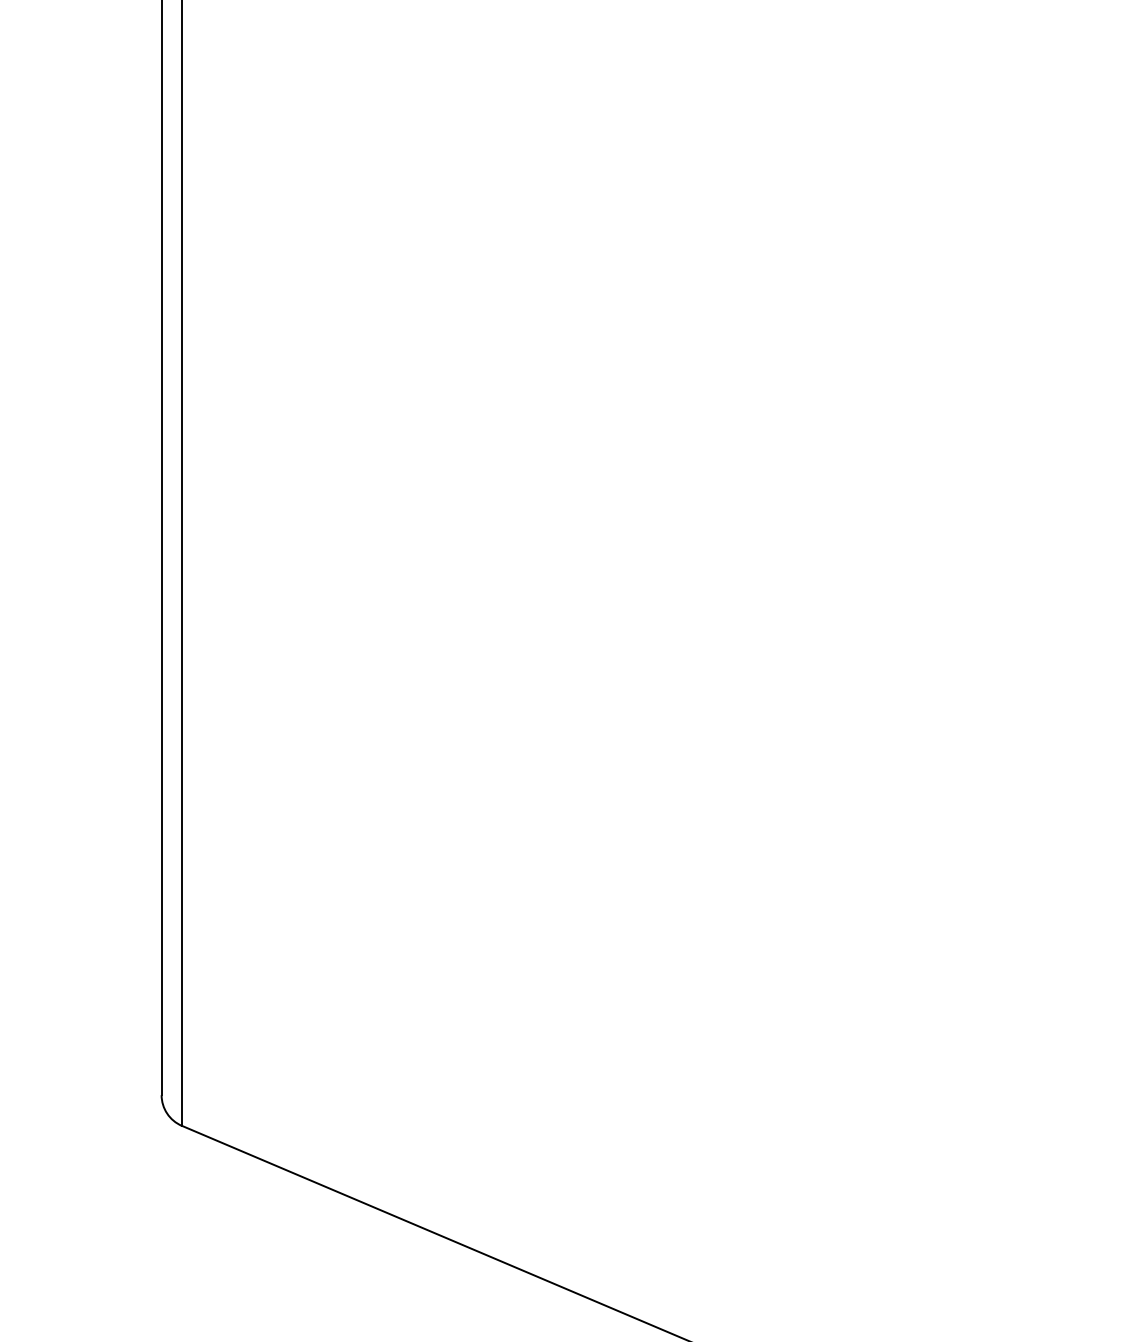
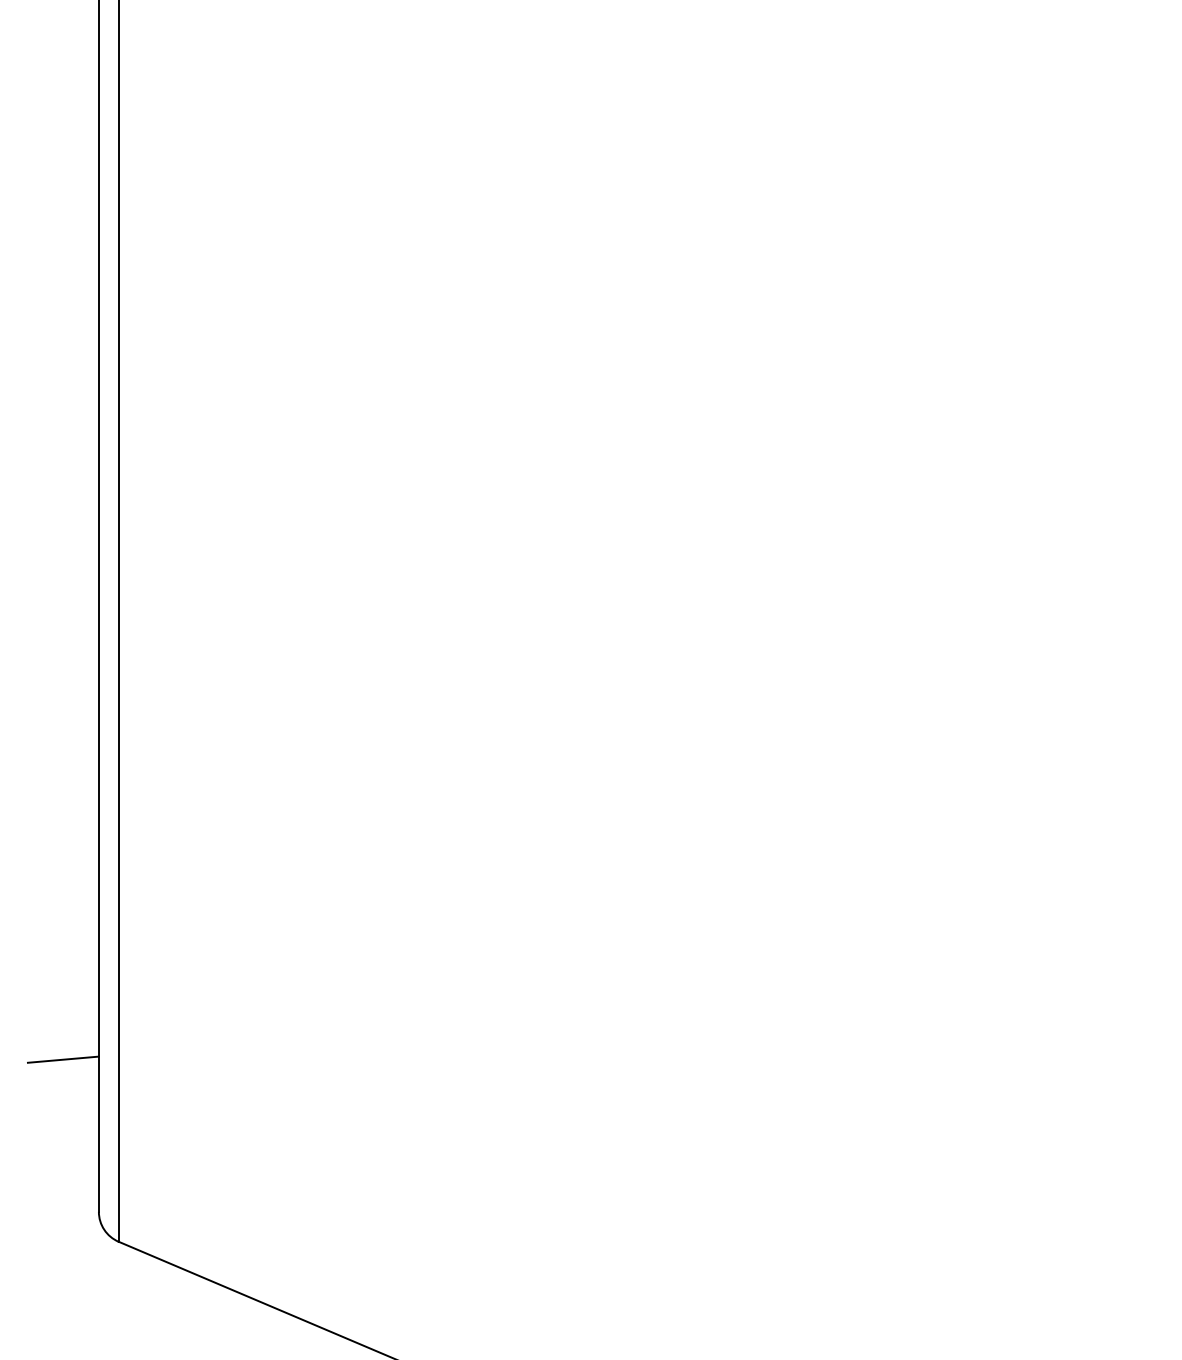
line: (124, 938) -> (62, 1059), added

